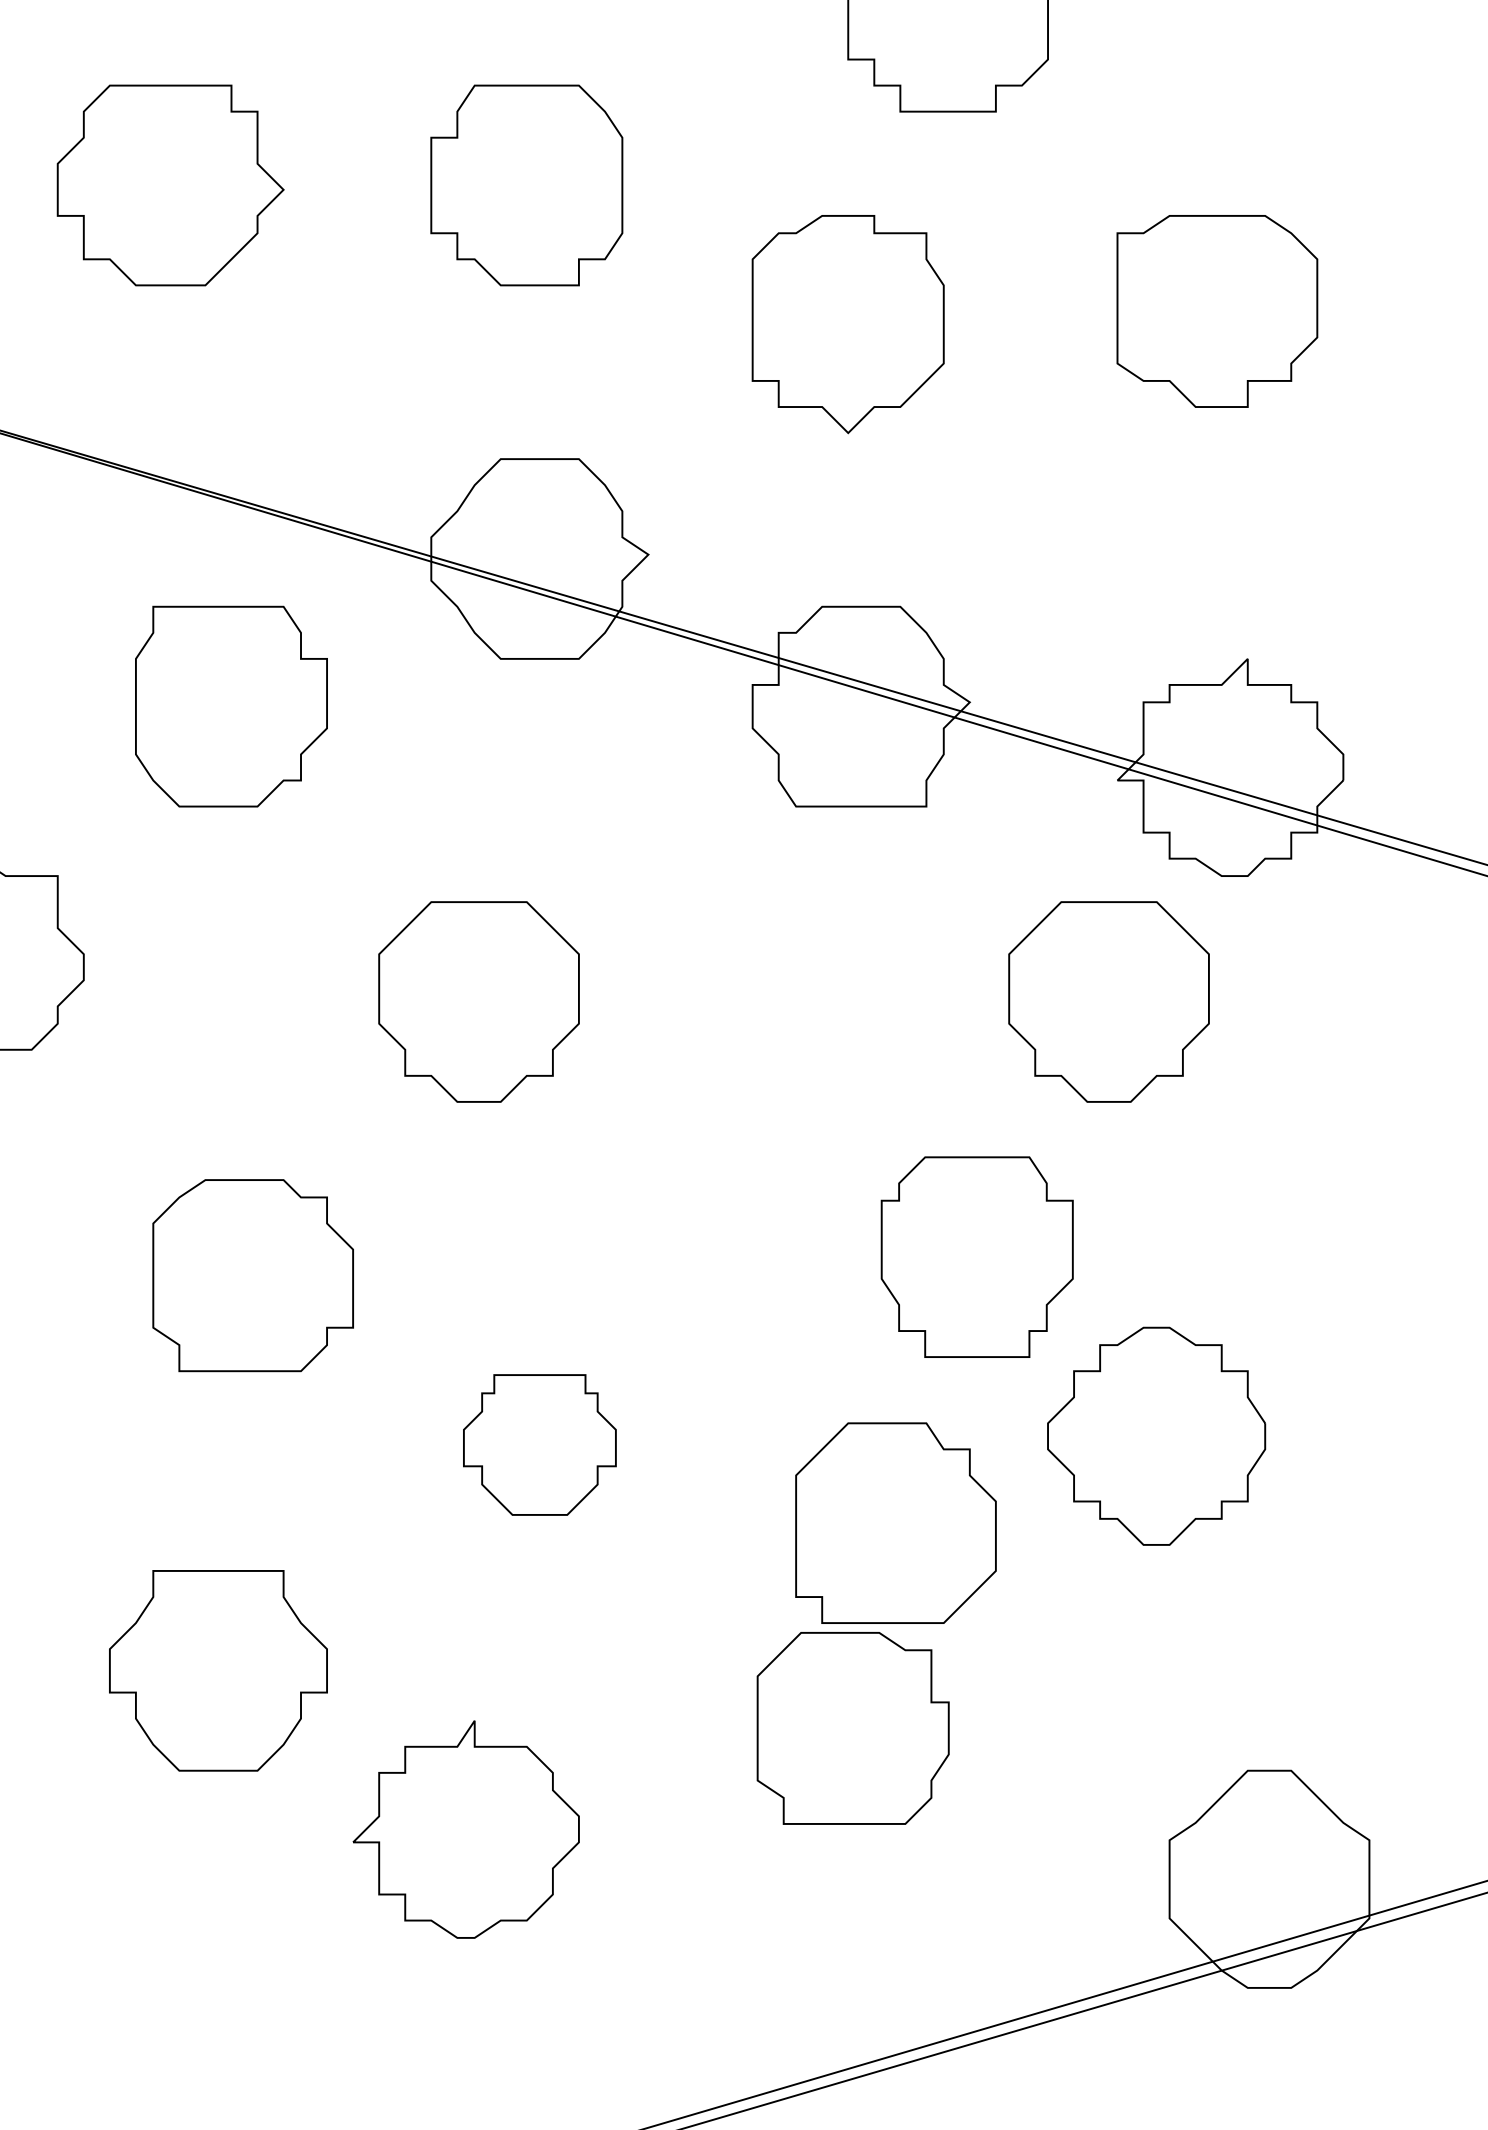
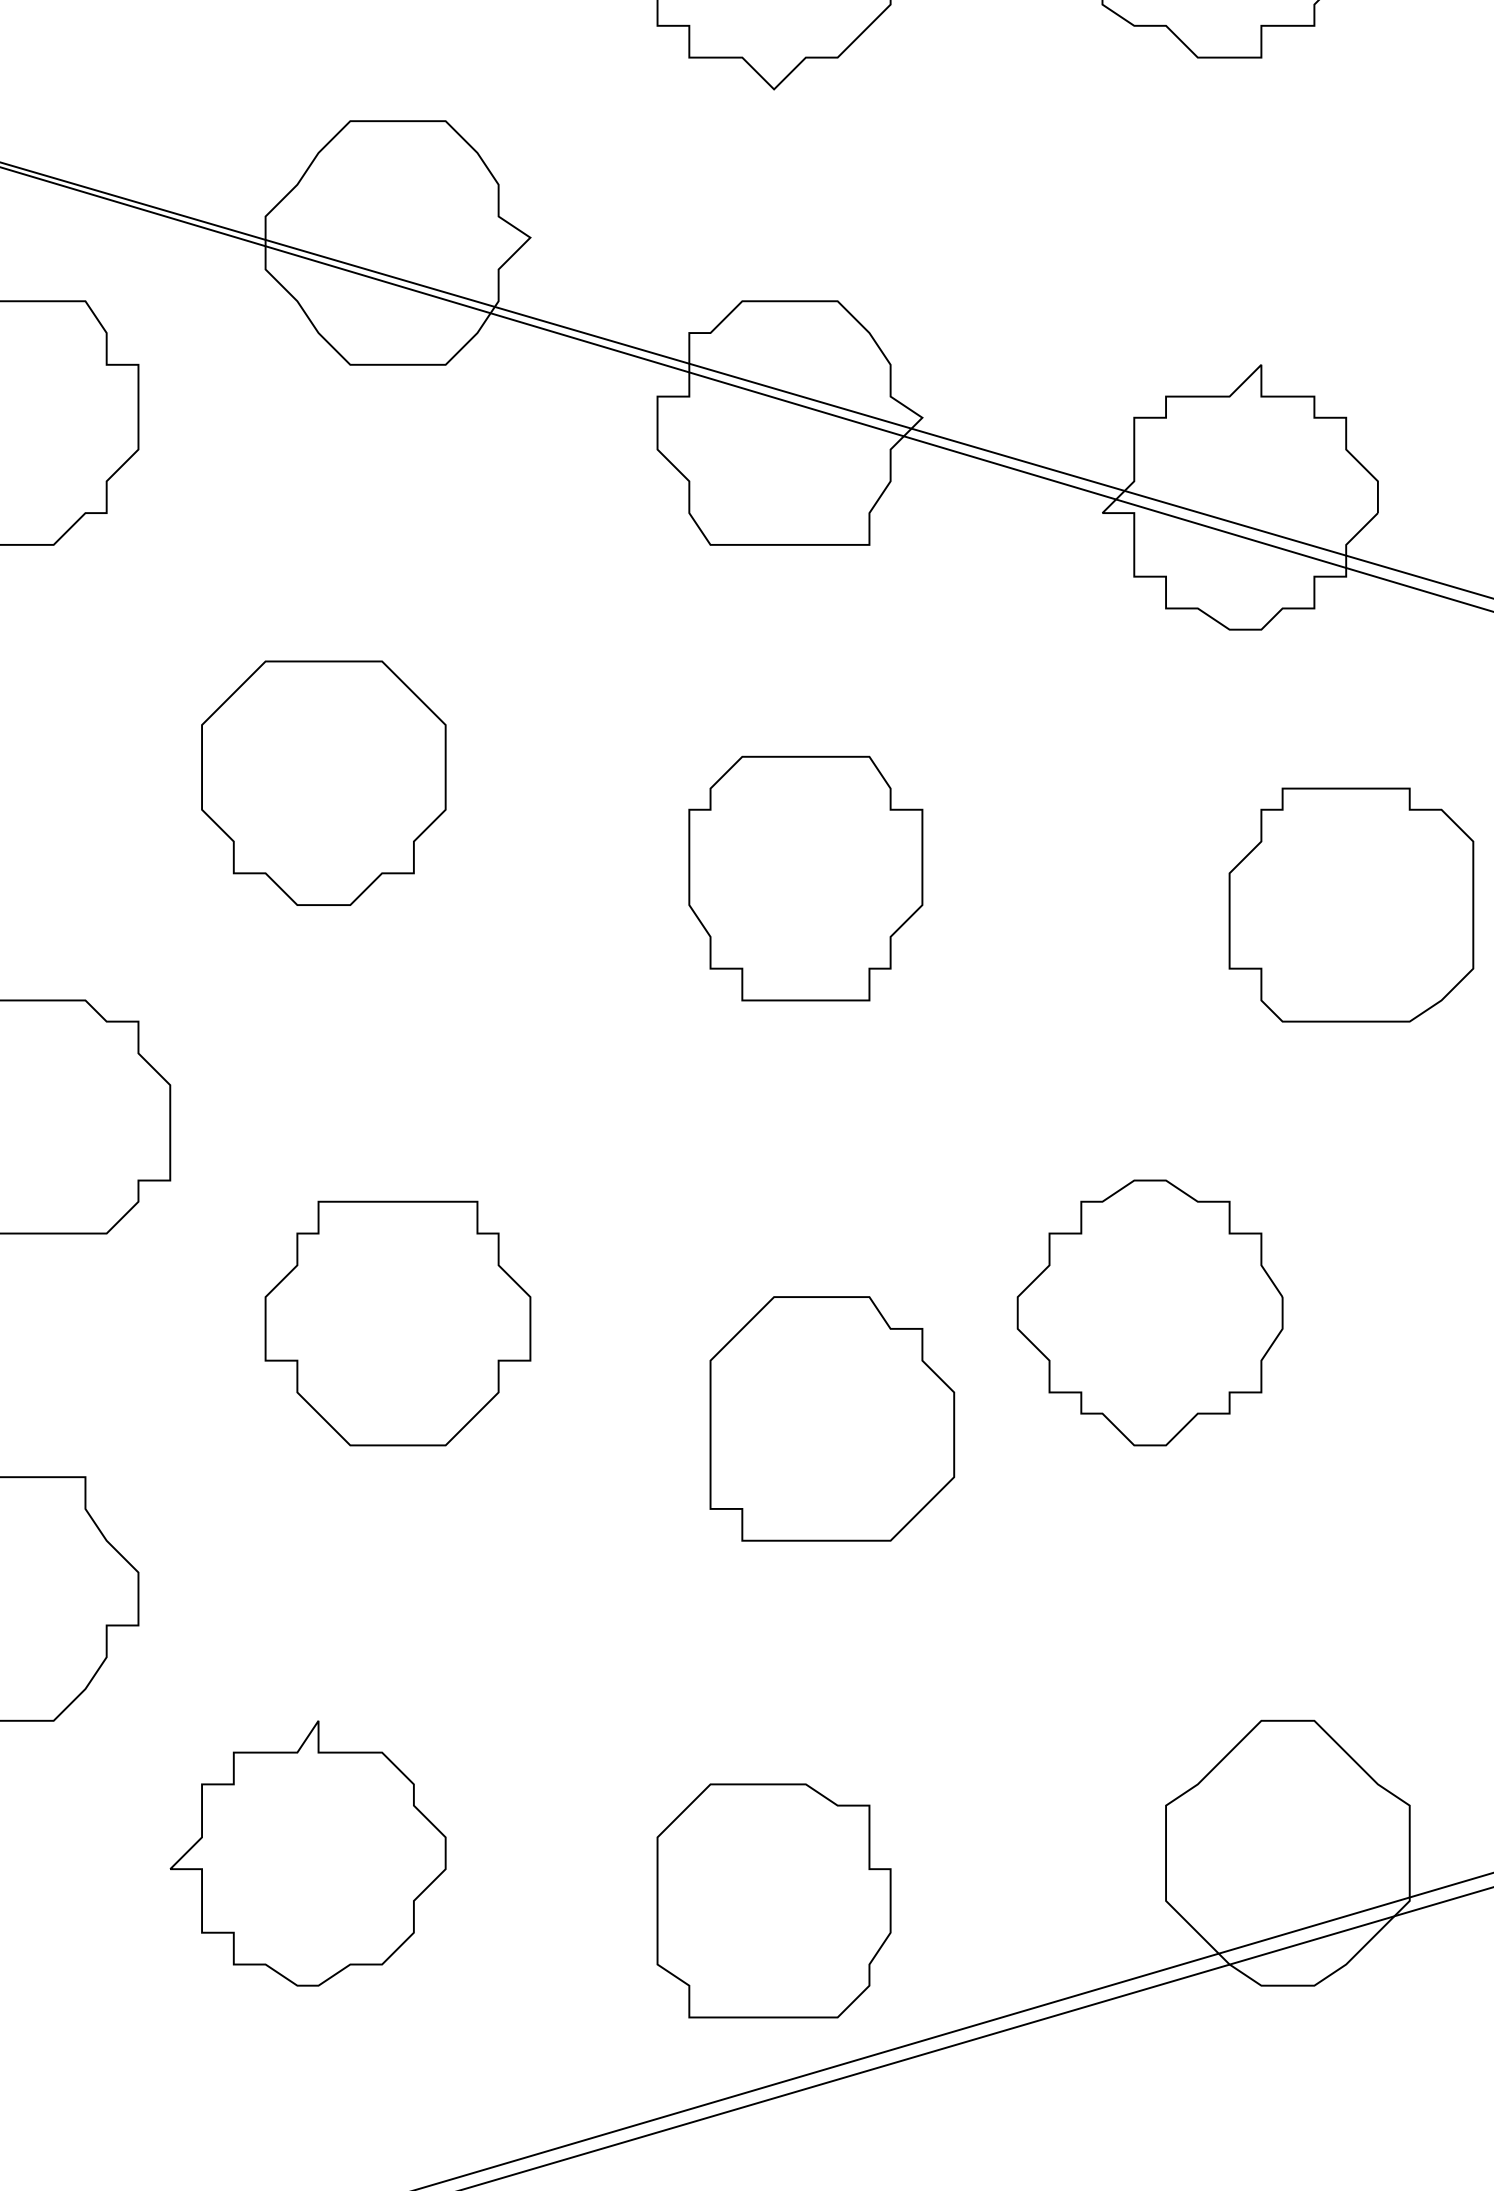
part: (1108, 1001) -> (1091, 782), removed
part: (1321, 1101) -> (1351, 904), added
part: (976, 1256) -> (804, 877), moved
part: (539, 1444) -> (397, 1322), size x1.43
part: (852, 1728) -> (773, 1901), moved
part: (465, 1829) -> (307, 1853), moved

